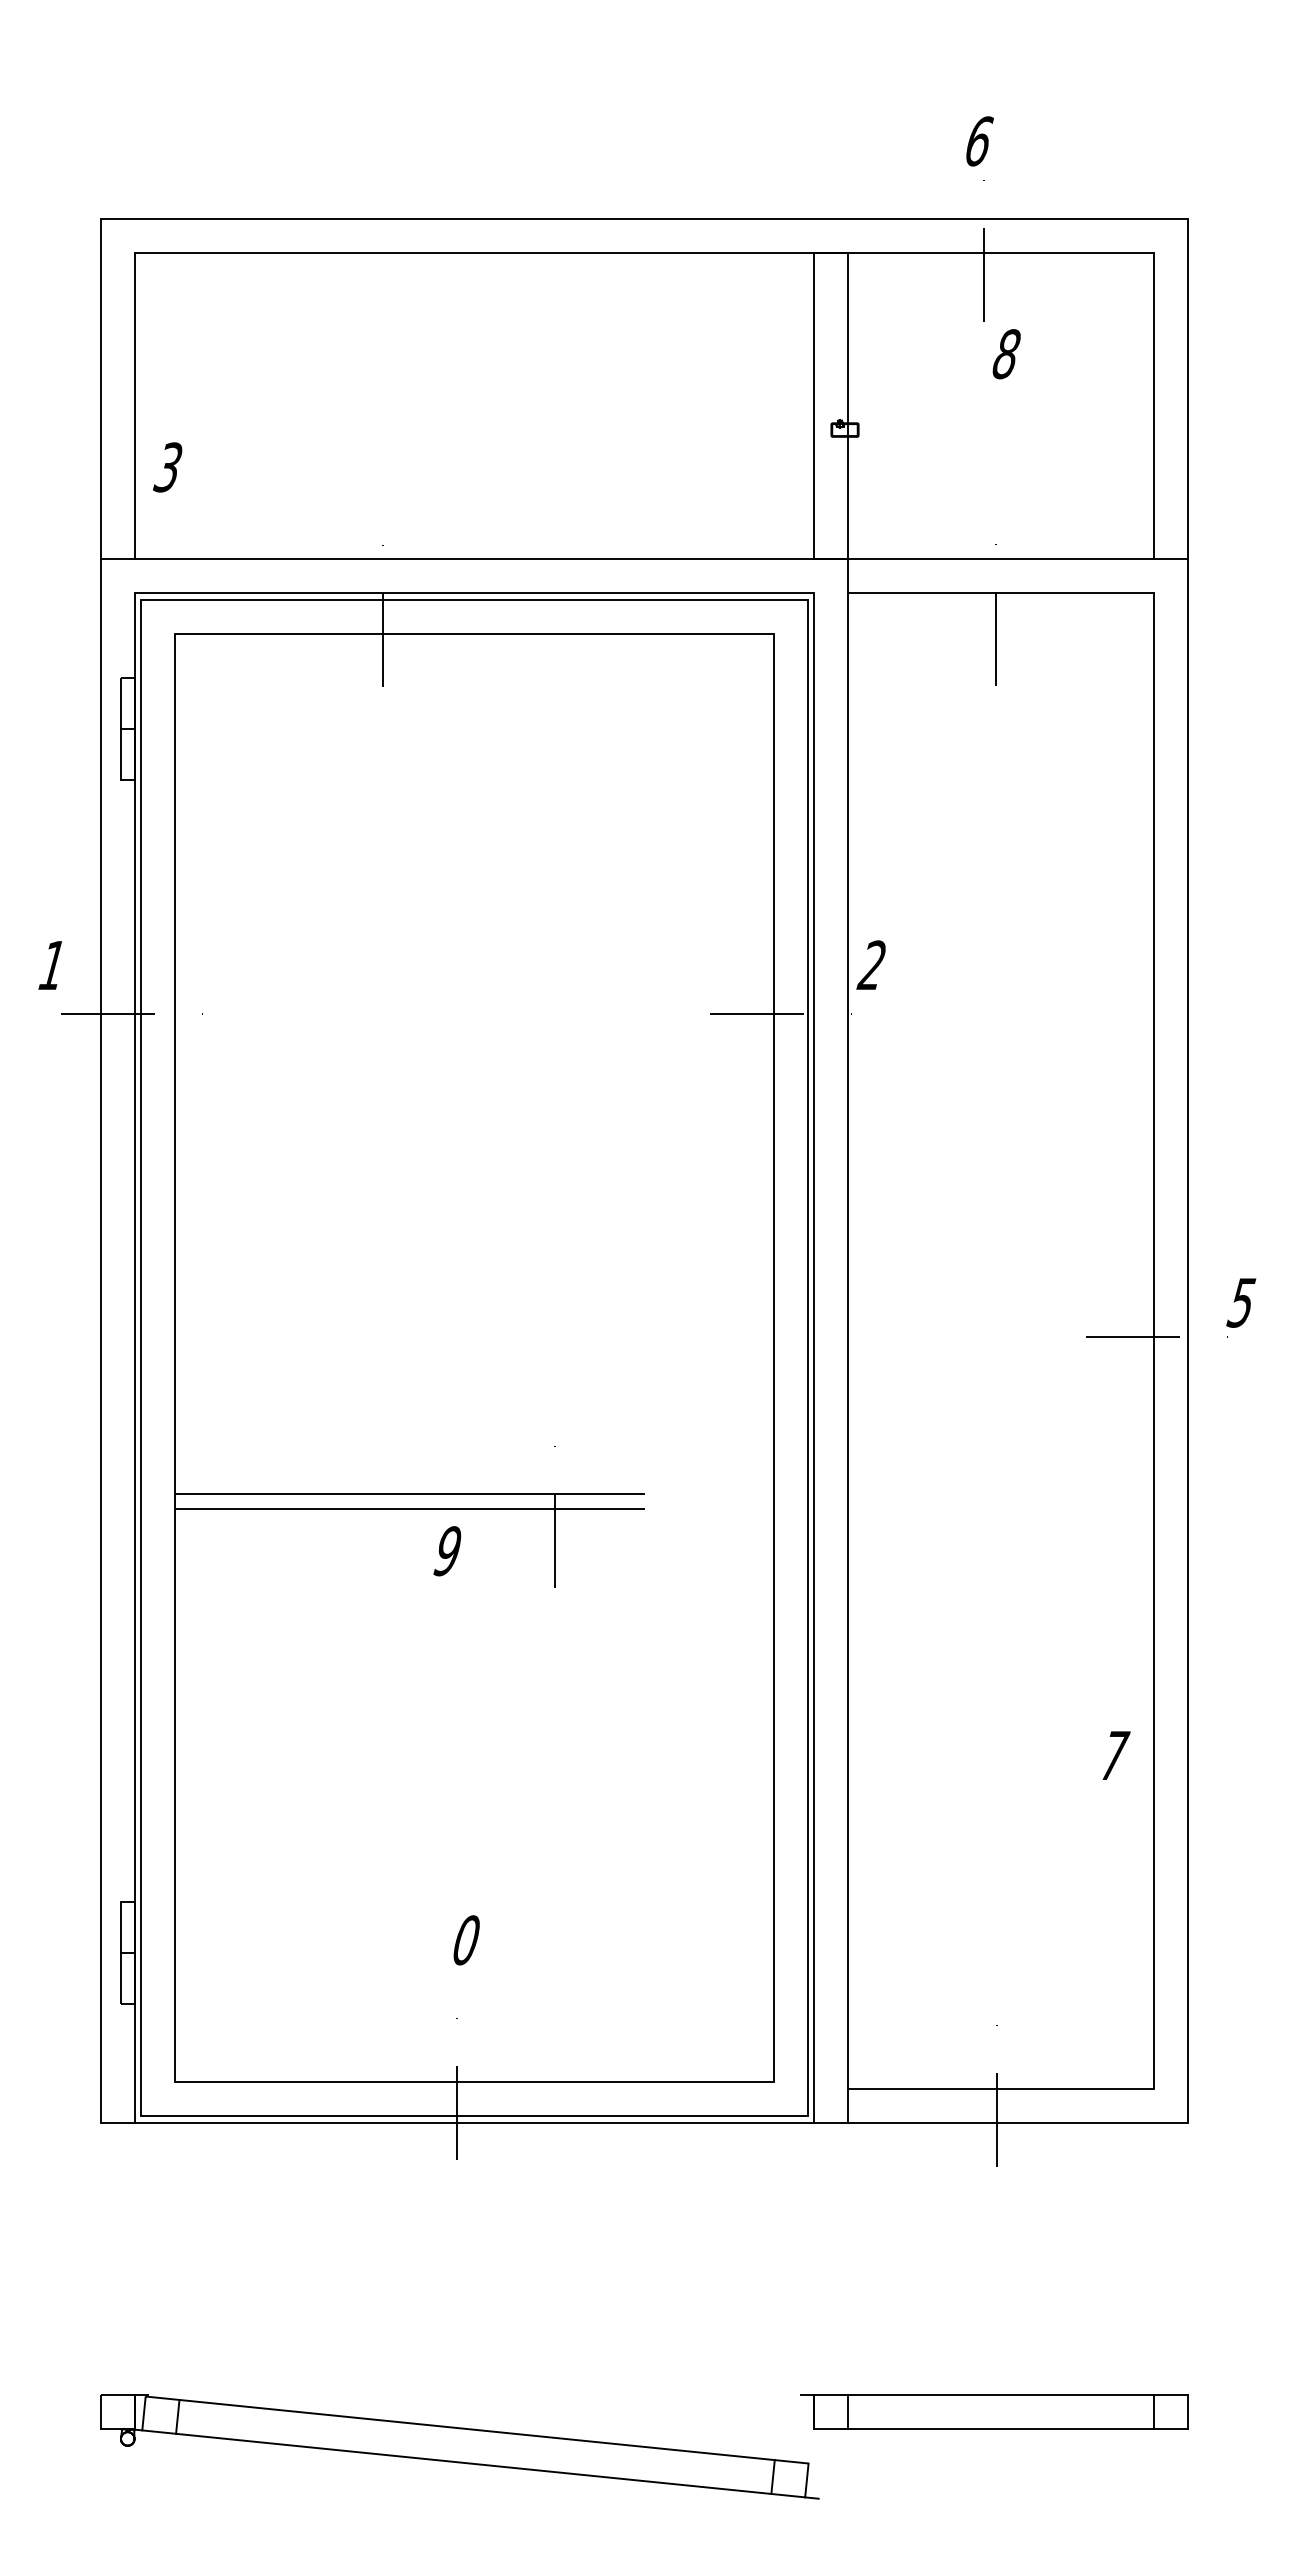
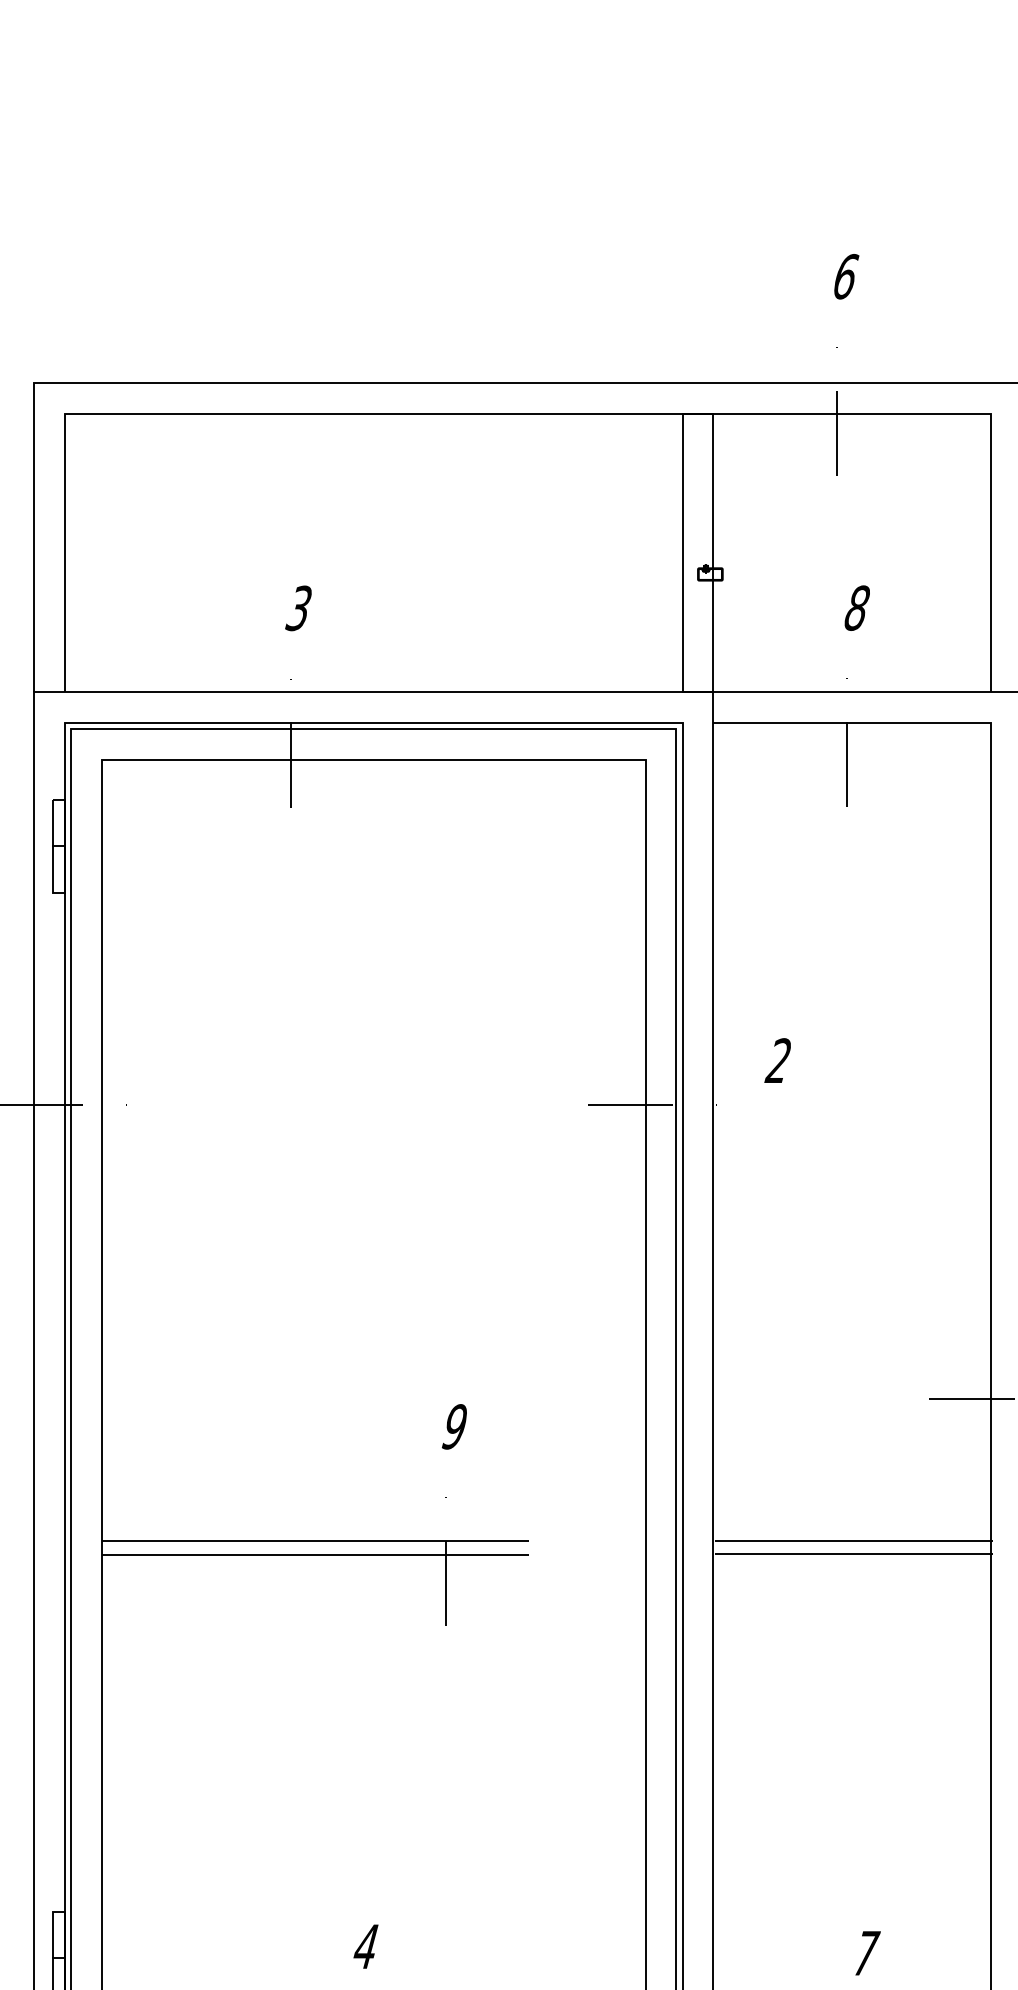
text: (979, 141) -> (846, 276), moved
text: (1006, 354) -> (857, 608), moved
text: (167, 467) -> (298, 608), moved
text: (870, 964) -> (777, 1060), moved
line: (1002, 1493) -> (853, 1540), added
line: (1002, 1508) -> (853, 1554), added
text: (447, 1551) -> (454, 1427), moved
text: (1116, 1755) -> (868, 1953), moved
text: (465, 1940) -> (365, 1946), 0 -> 4

